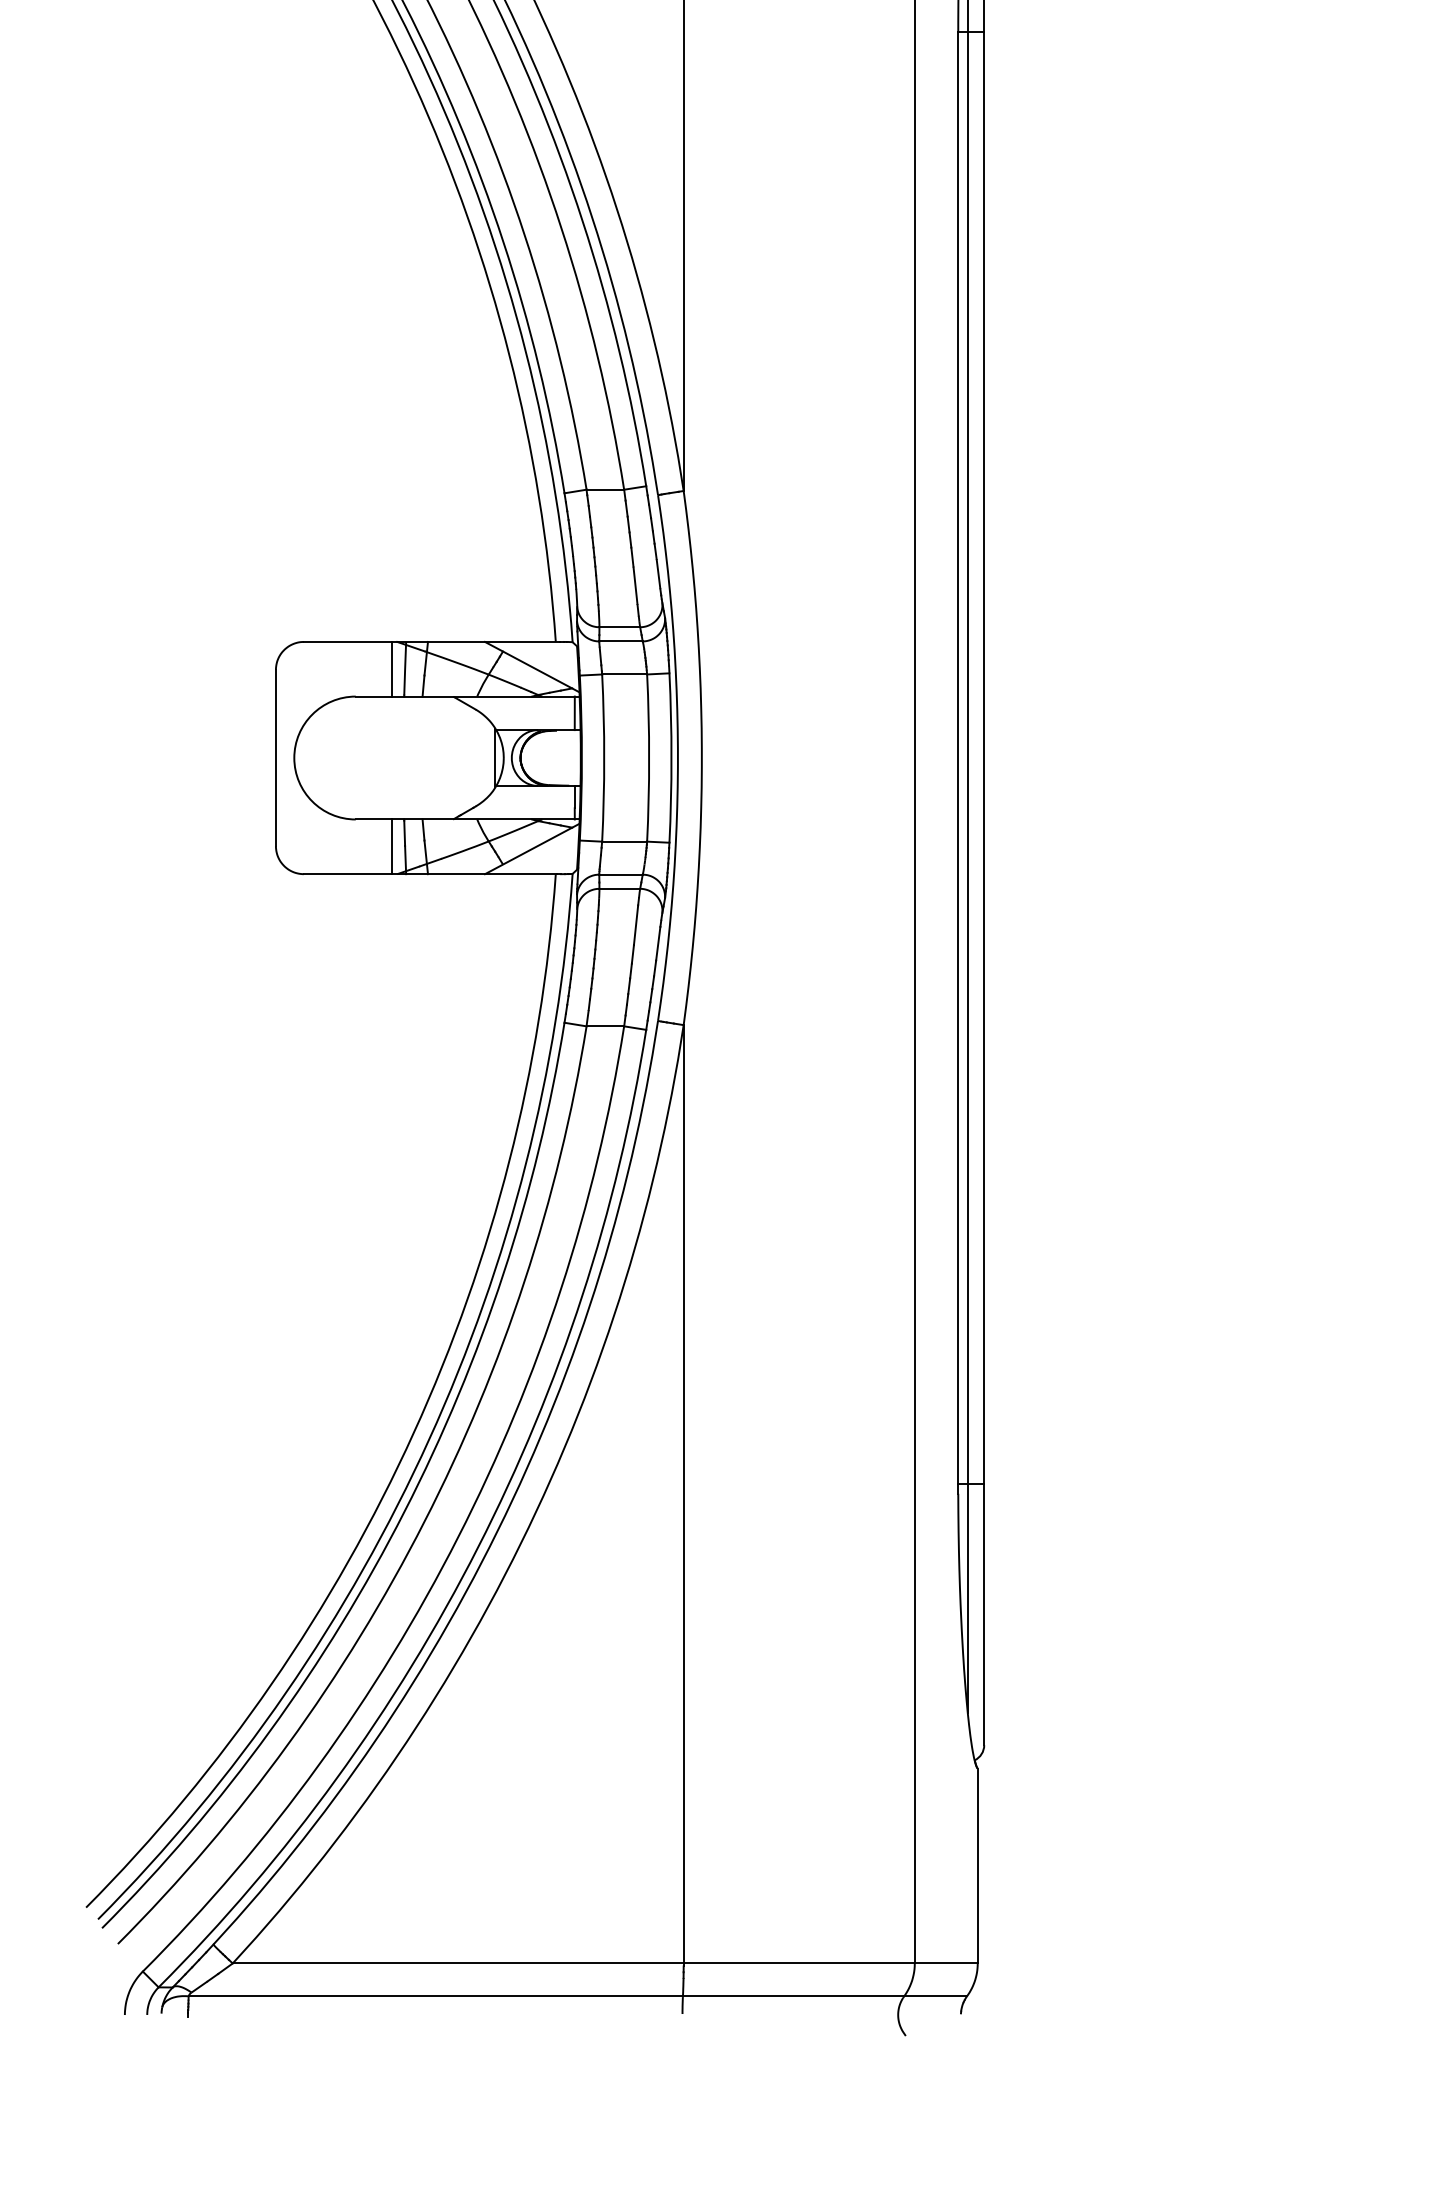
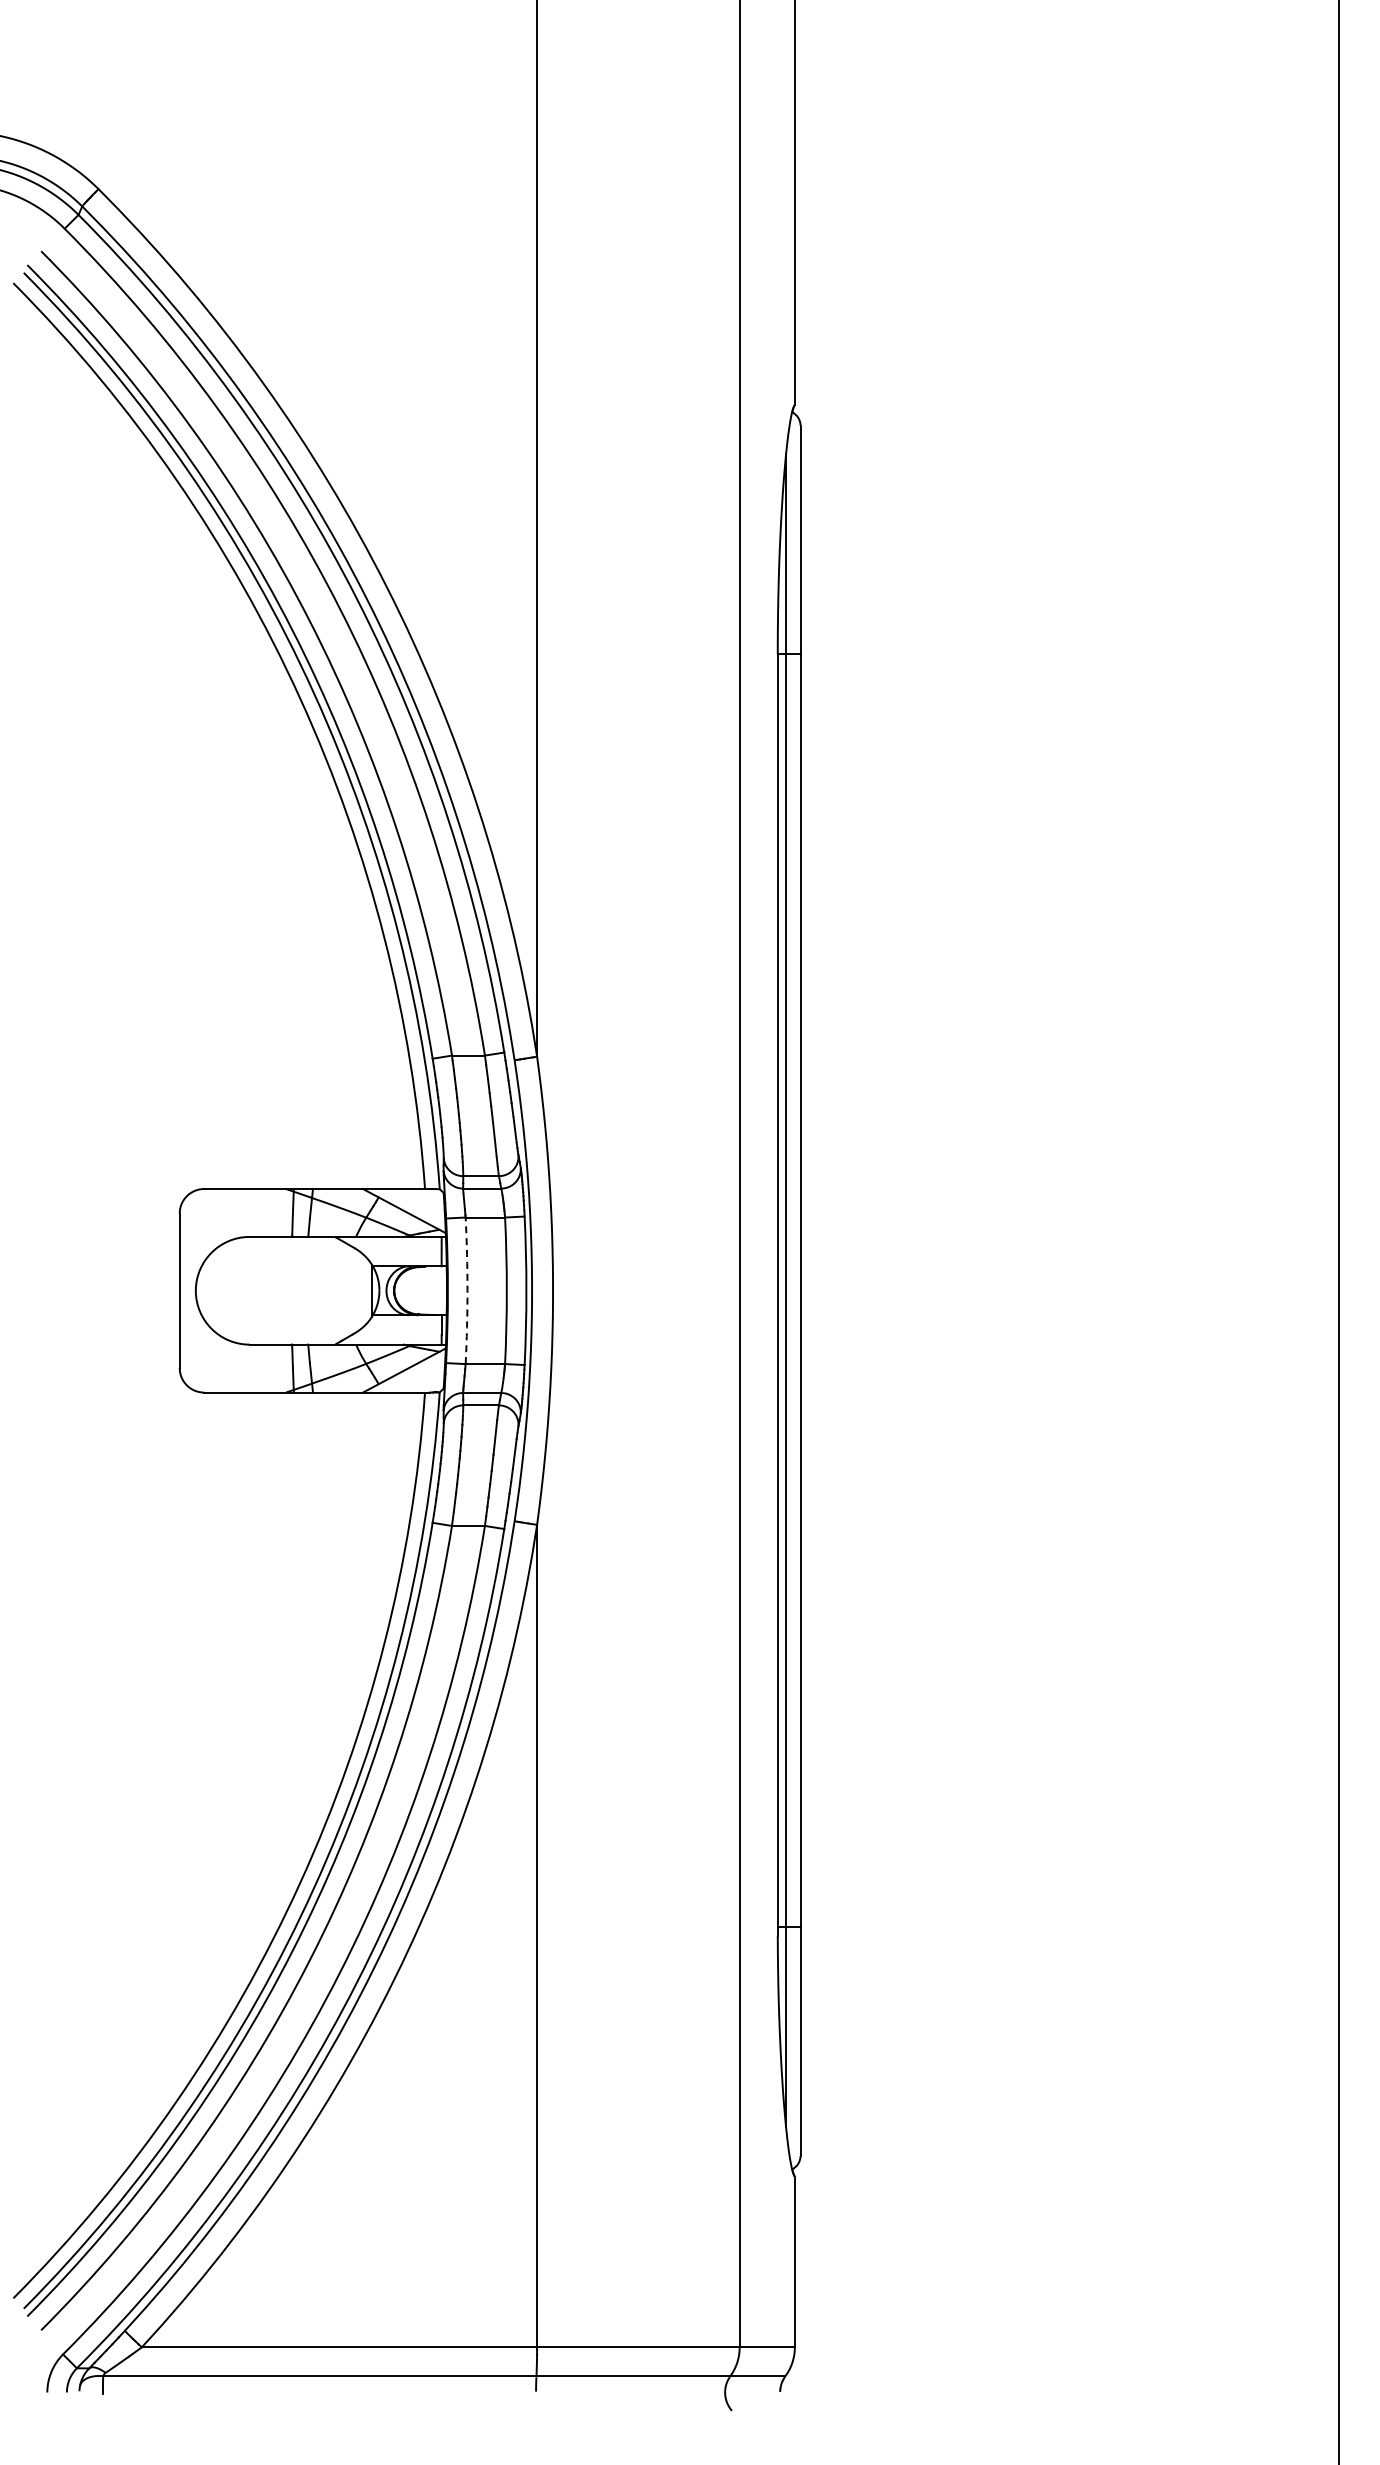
line: (392, 668) -> (281, 1212), removed
arc: (604, 757) -> (467, 1290), solid -> dashed
line: (392, 846) -> (281, 1368), removed

